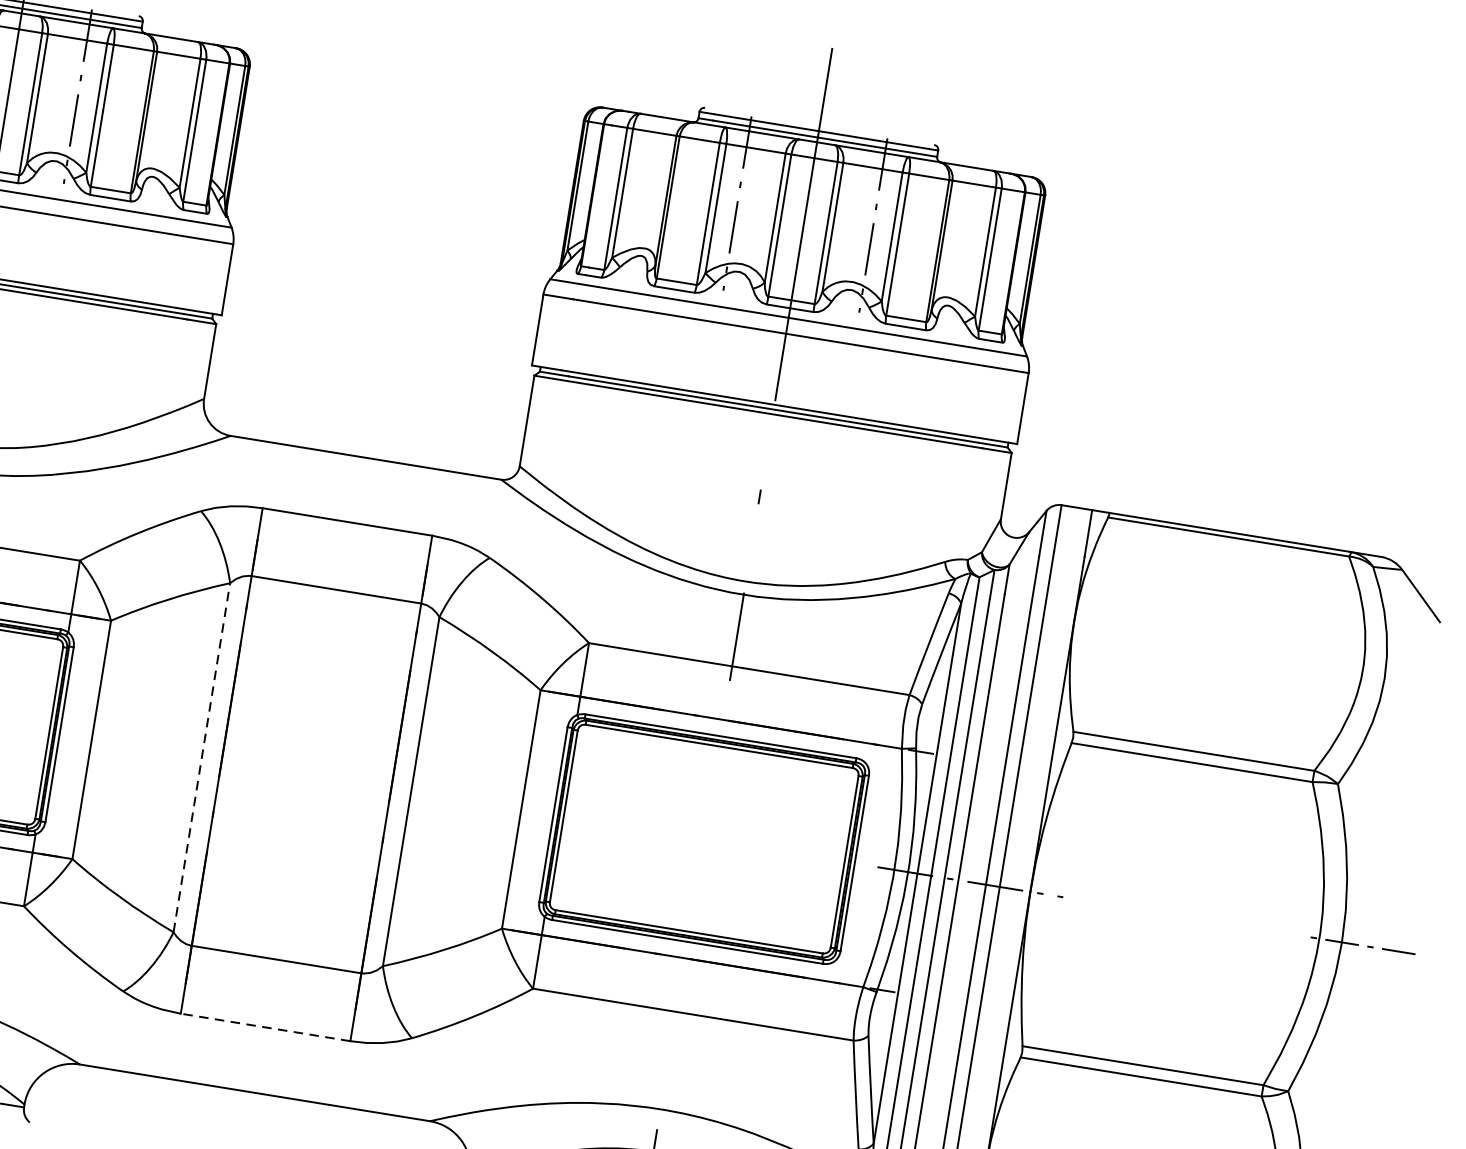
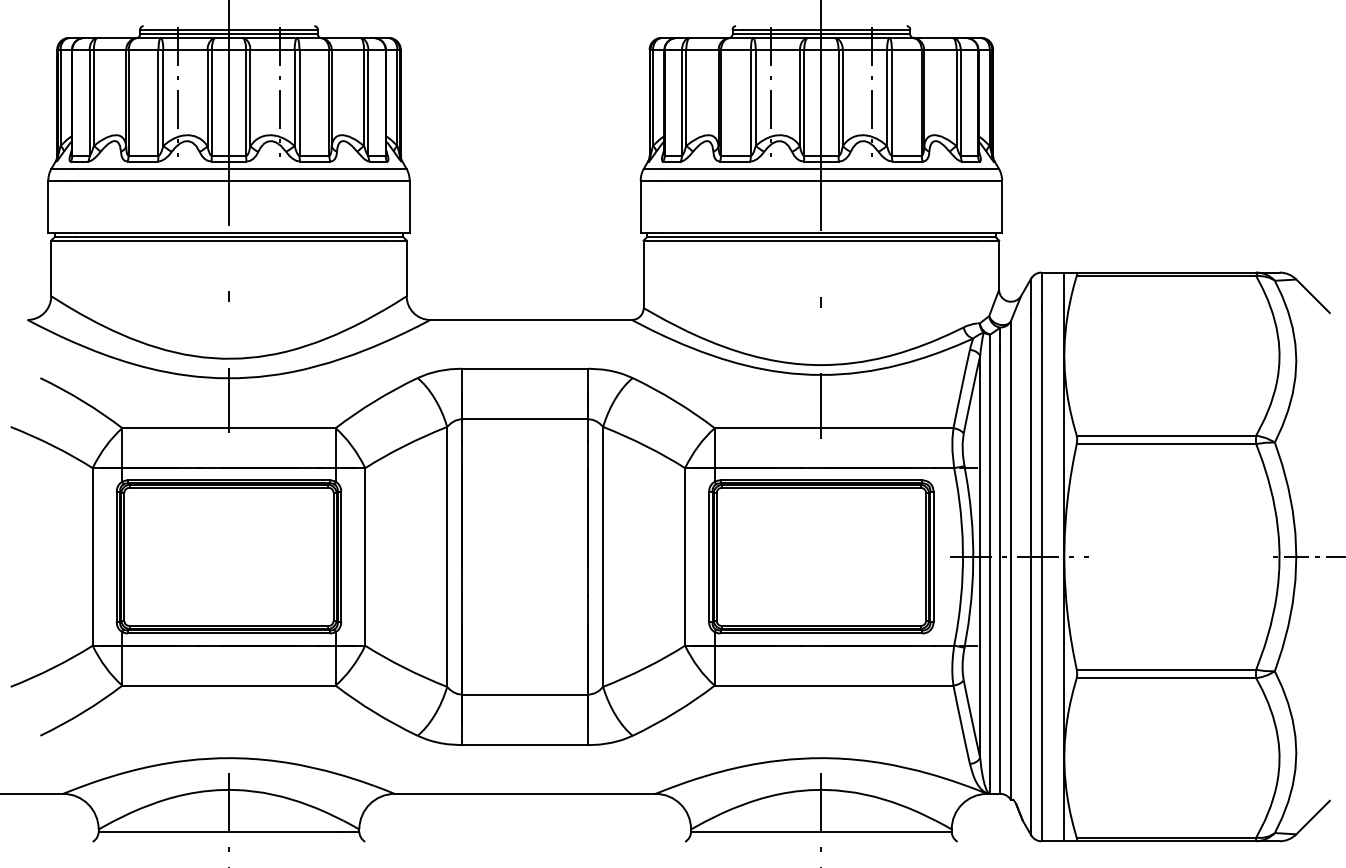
line: (202, 757) -> (447, 556), dashed -> solid
line: (264, 1027) -> (524, 745), dashed -> solid

